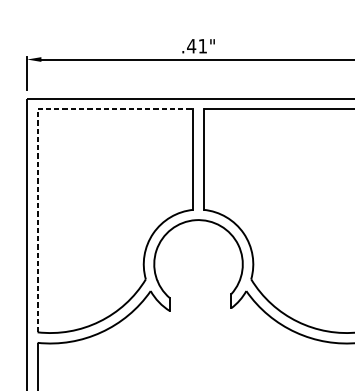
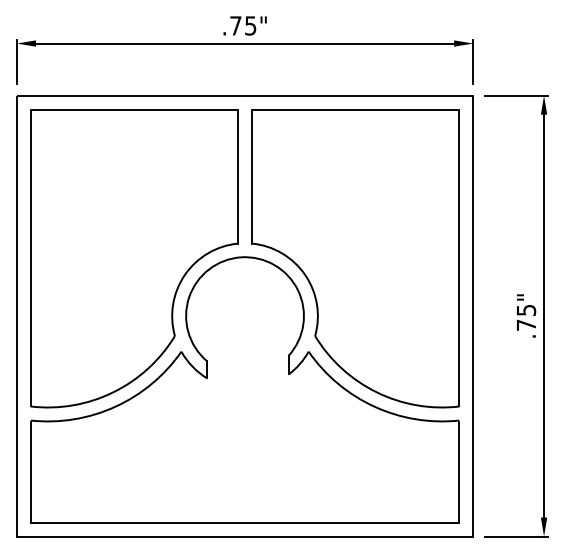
text: (196, 45) -> (242, 25), .41" -> .75"
line: (37, 142) -> (30, 153), dashed -> solid

